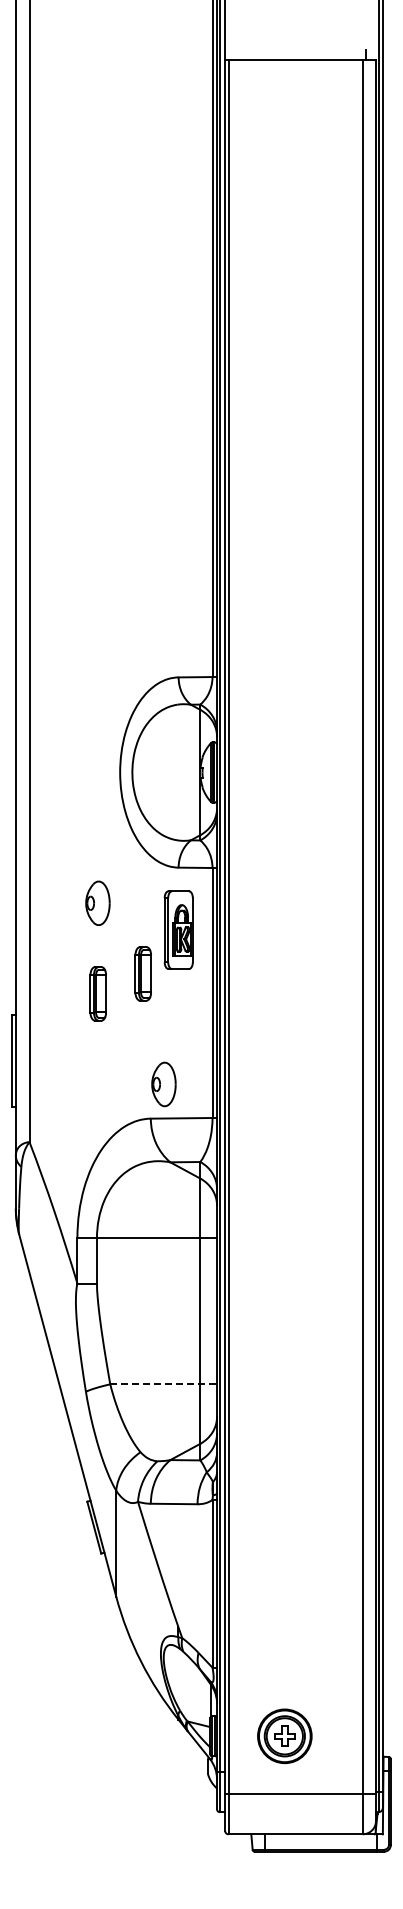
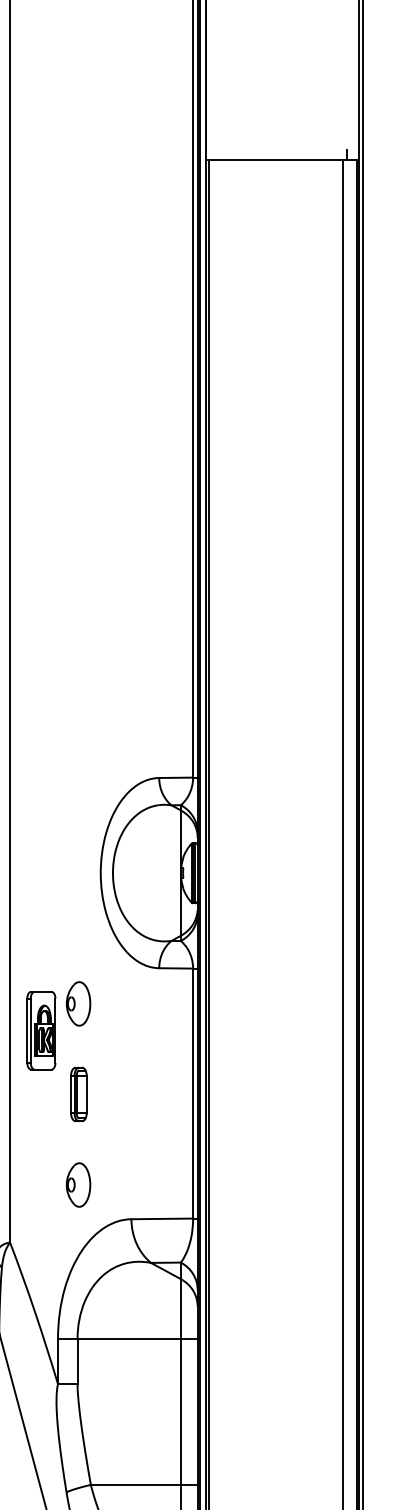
part: (178, 929) -> (41, 1030), moved
part: (142, 973) -> (123, 1074), removed
part: (163, 1084) -> (78, 1185), moved
line: (164, 1384) -> (145, 1485), dashed -> solid

